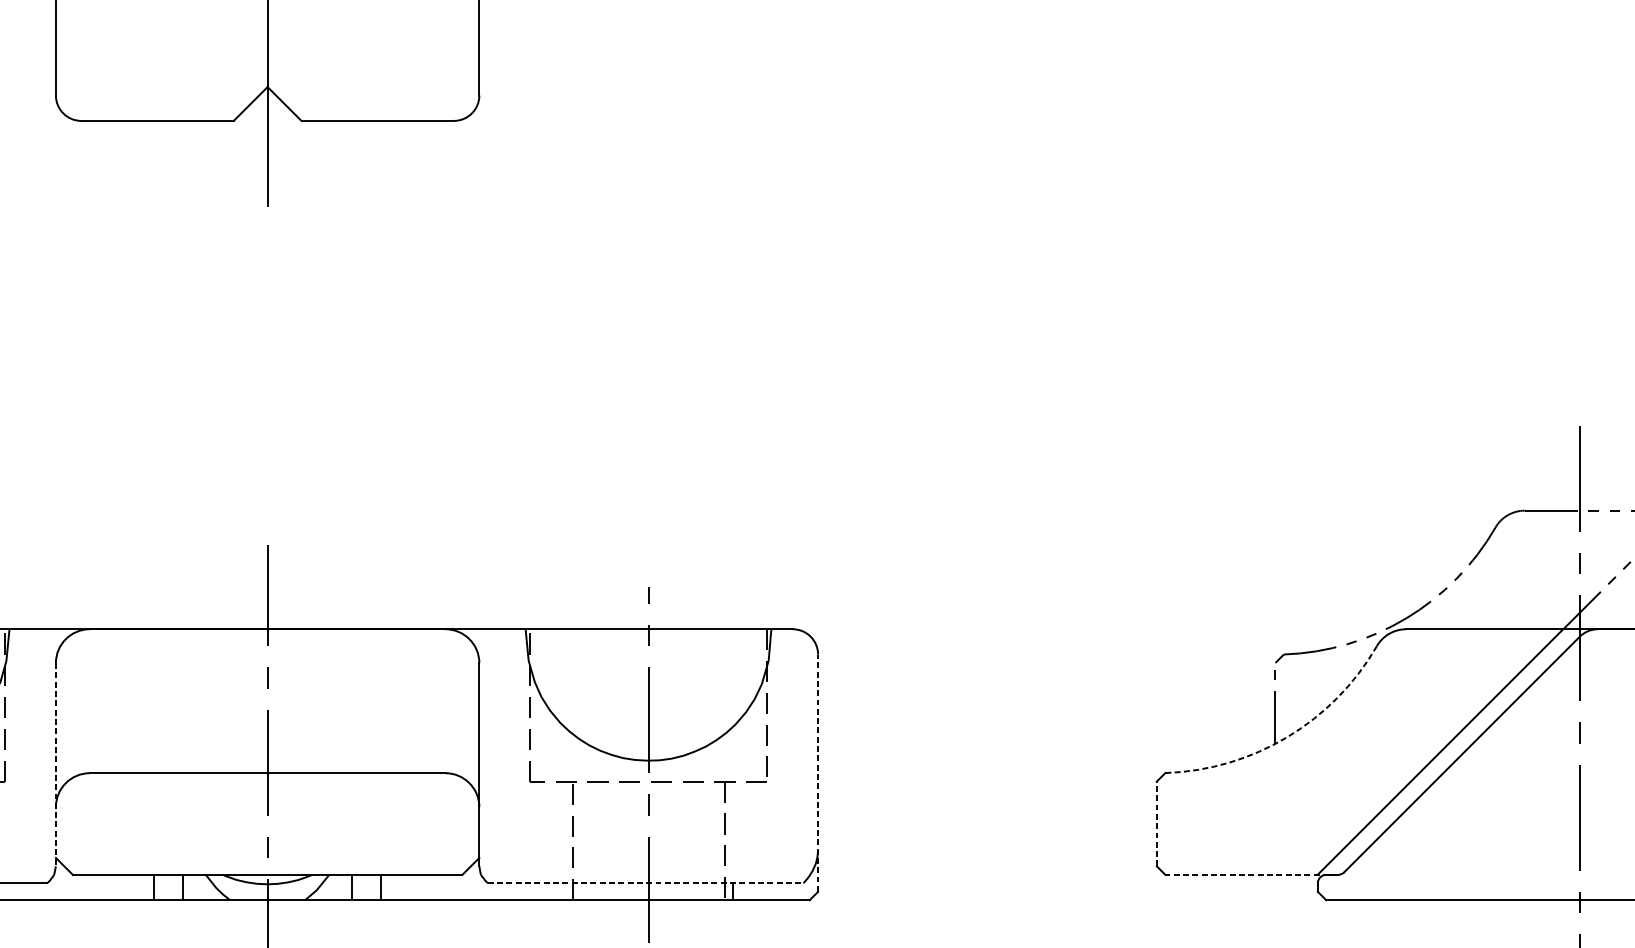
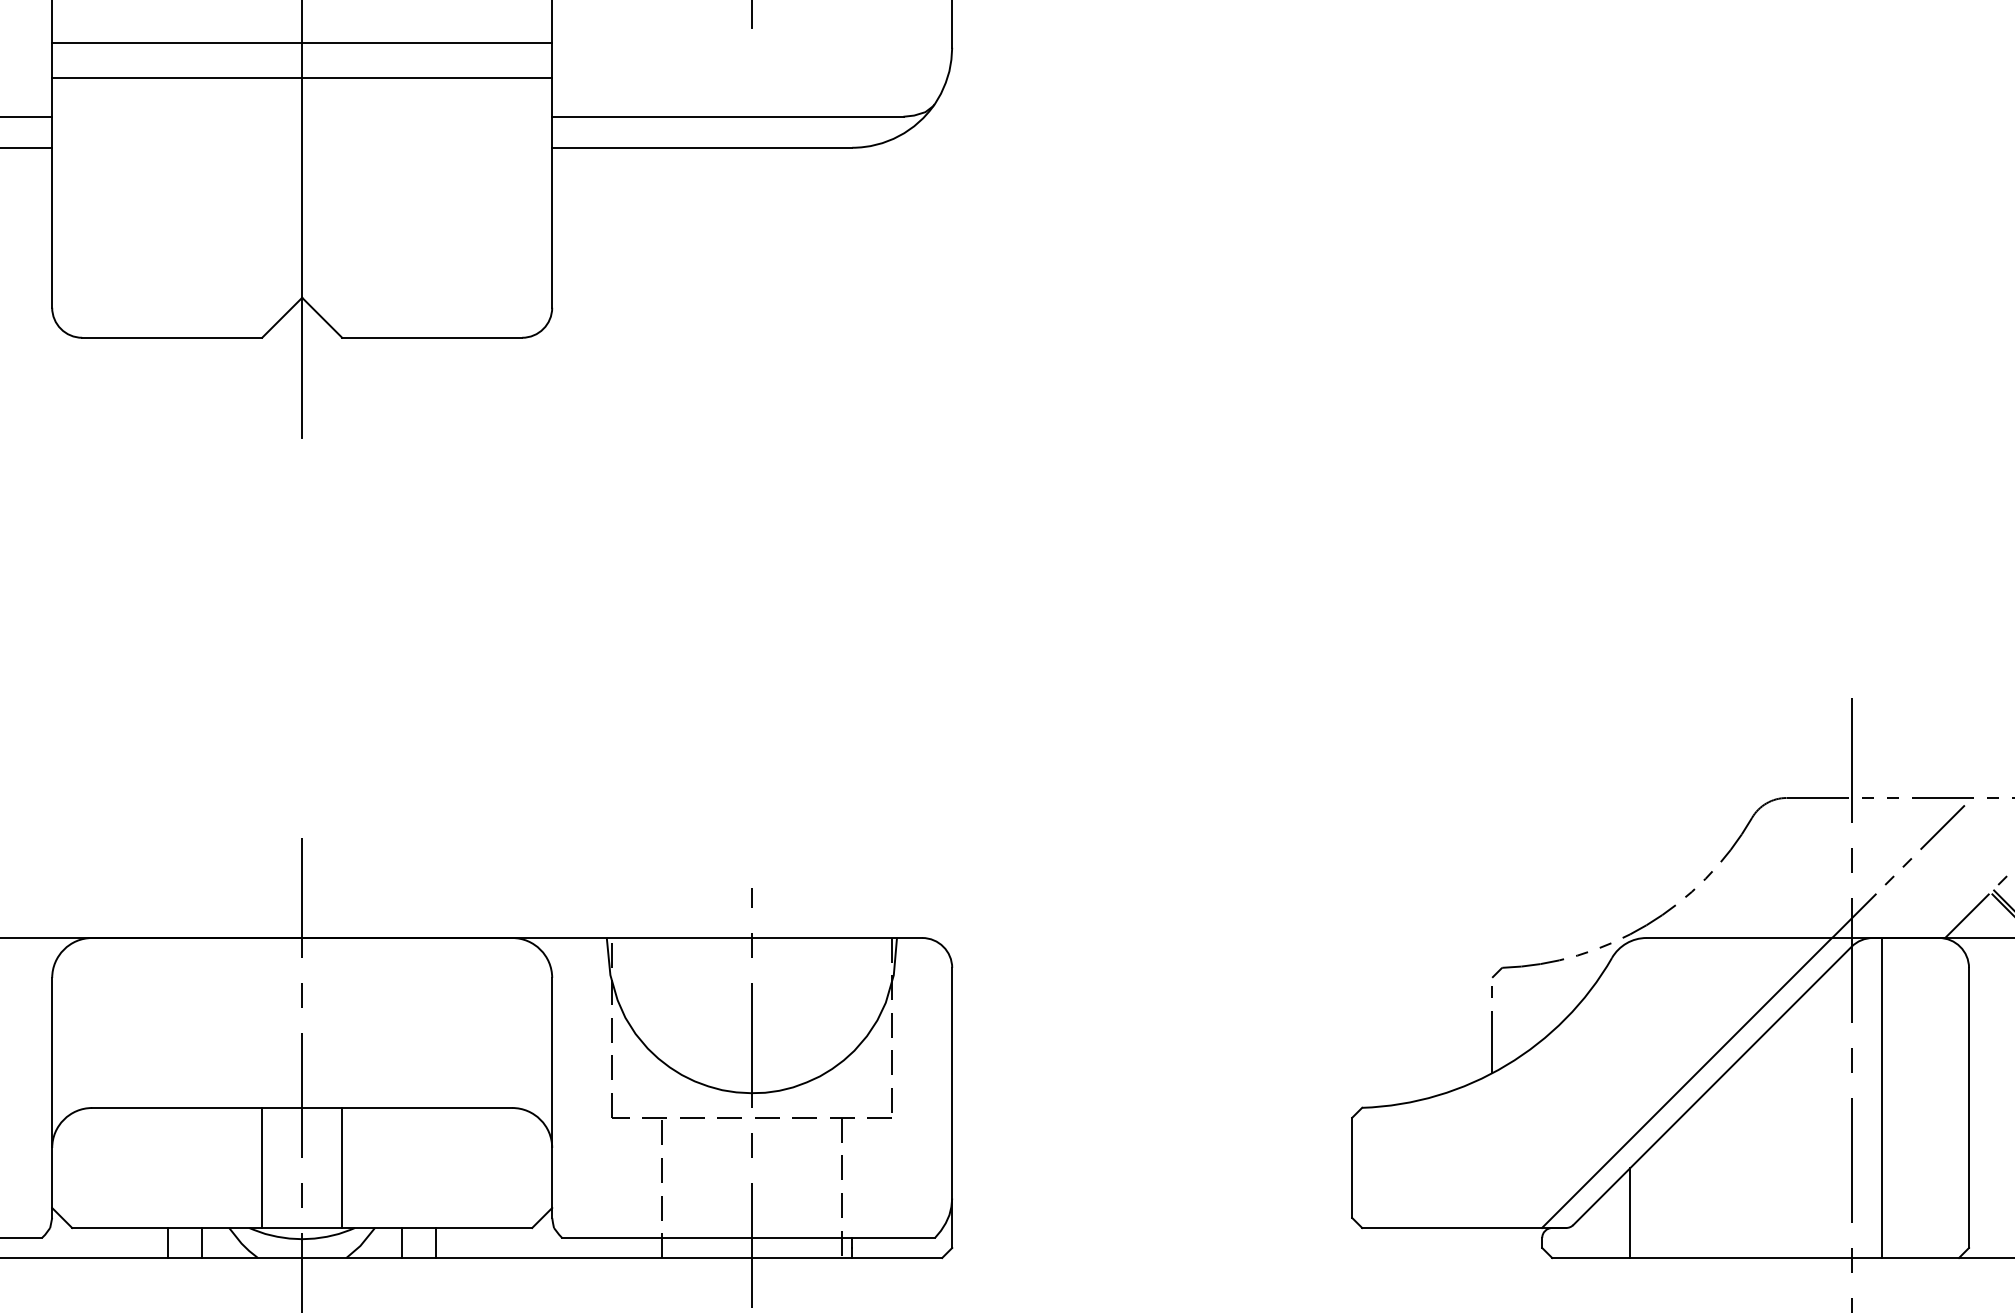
arc: (1287, 737) -> (1506, 1065), dashed -> solid
line: (1605, 764) -> (1882, 1097), added
line: (56, 765) -> (52, 1098), dashed -> solid
line: (818, 772) -> (952, 1107), dashed -> solid
line: (234, 823) -> (262, 1167), added
line: (301, 823) -> (342, 1167), added
line: (1157, 823) -> (1352, 1167), dashed -> solid
line: (1392, 862) -> (1630, 1213), added
line: (1251, 875) -> (1463, 1228), dashed -> solid
line: (646, 883) -> (749, 1238), dashed -> solid

